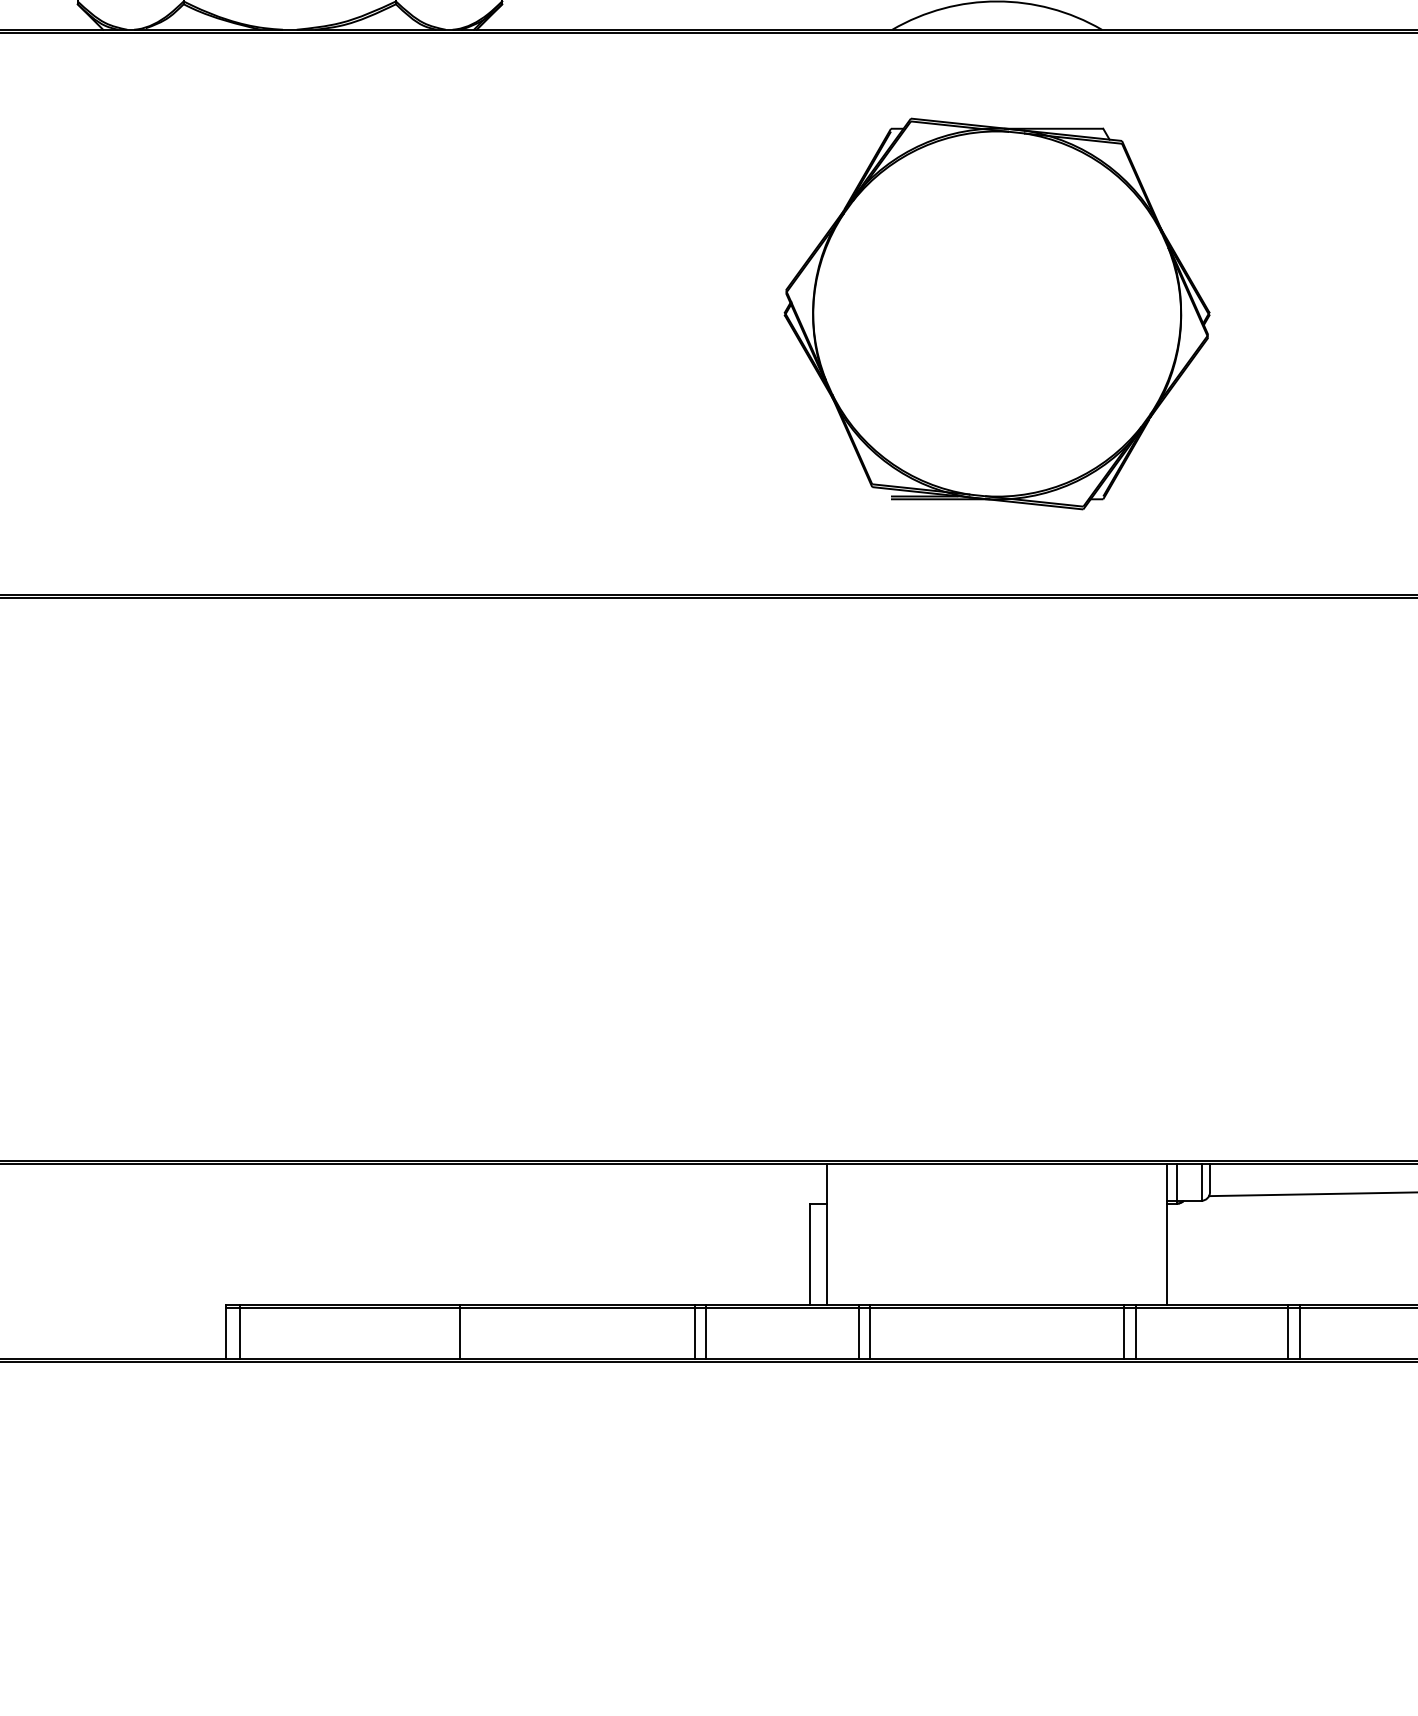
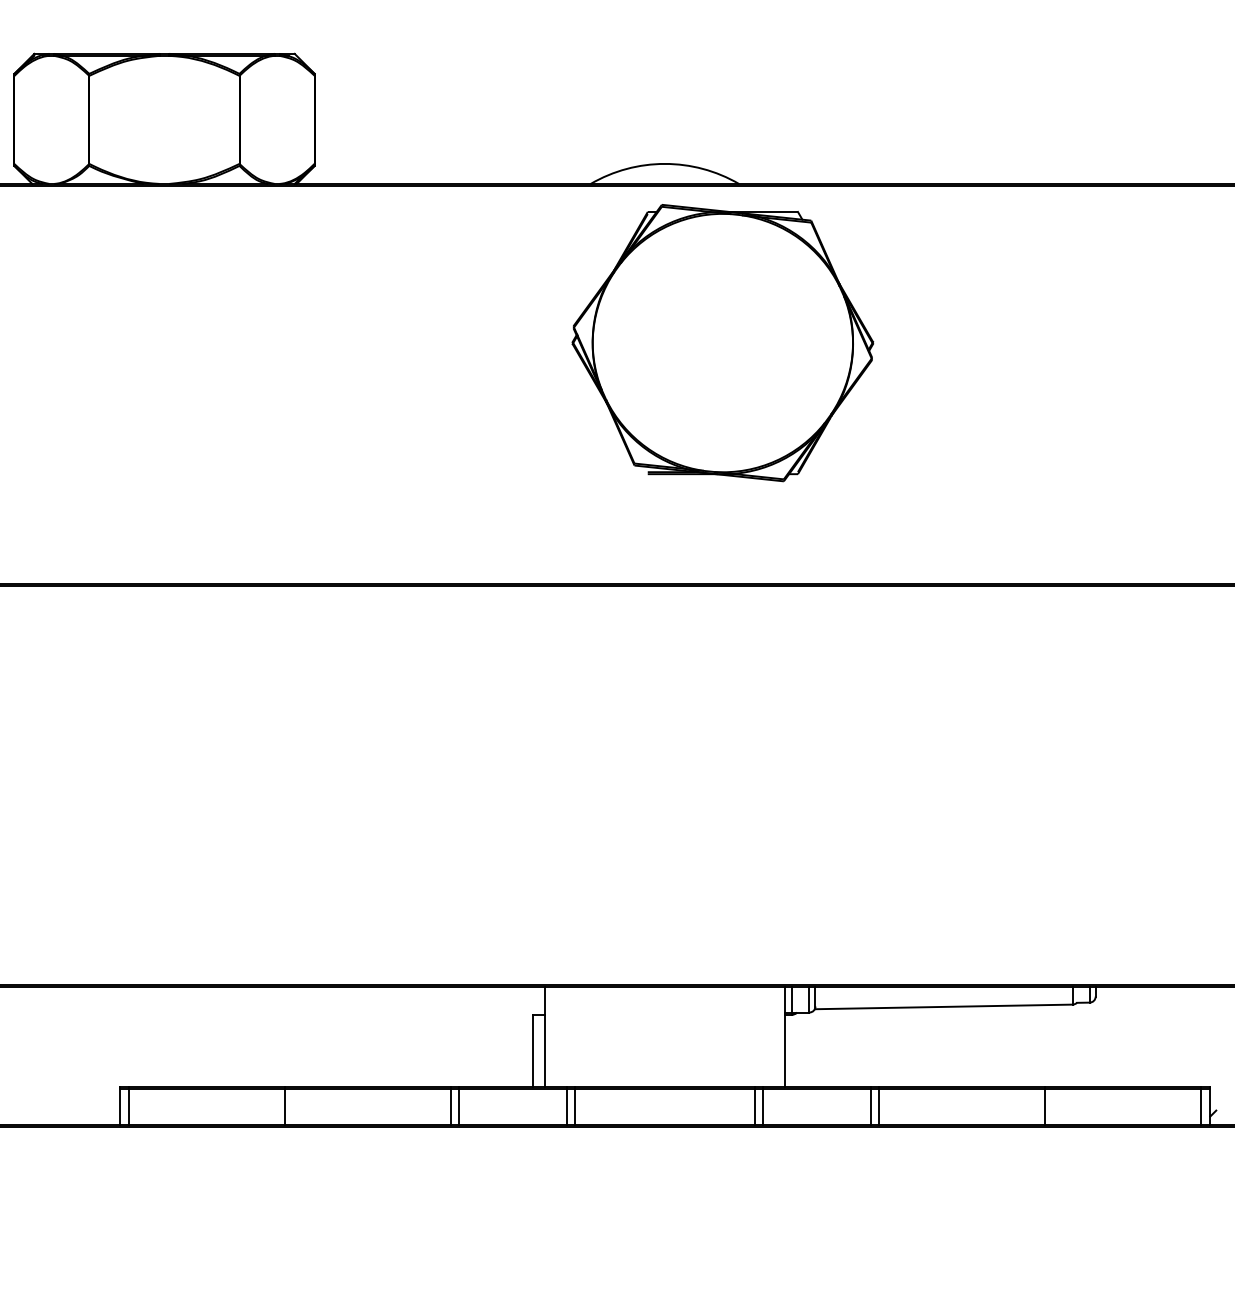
part: (996, 314) -> (722, 343), moved

